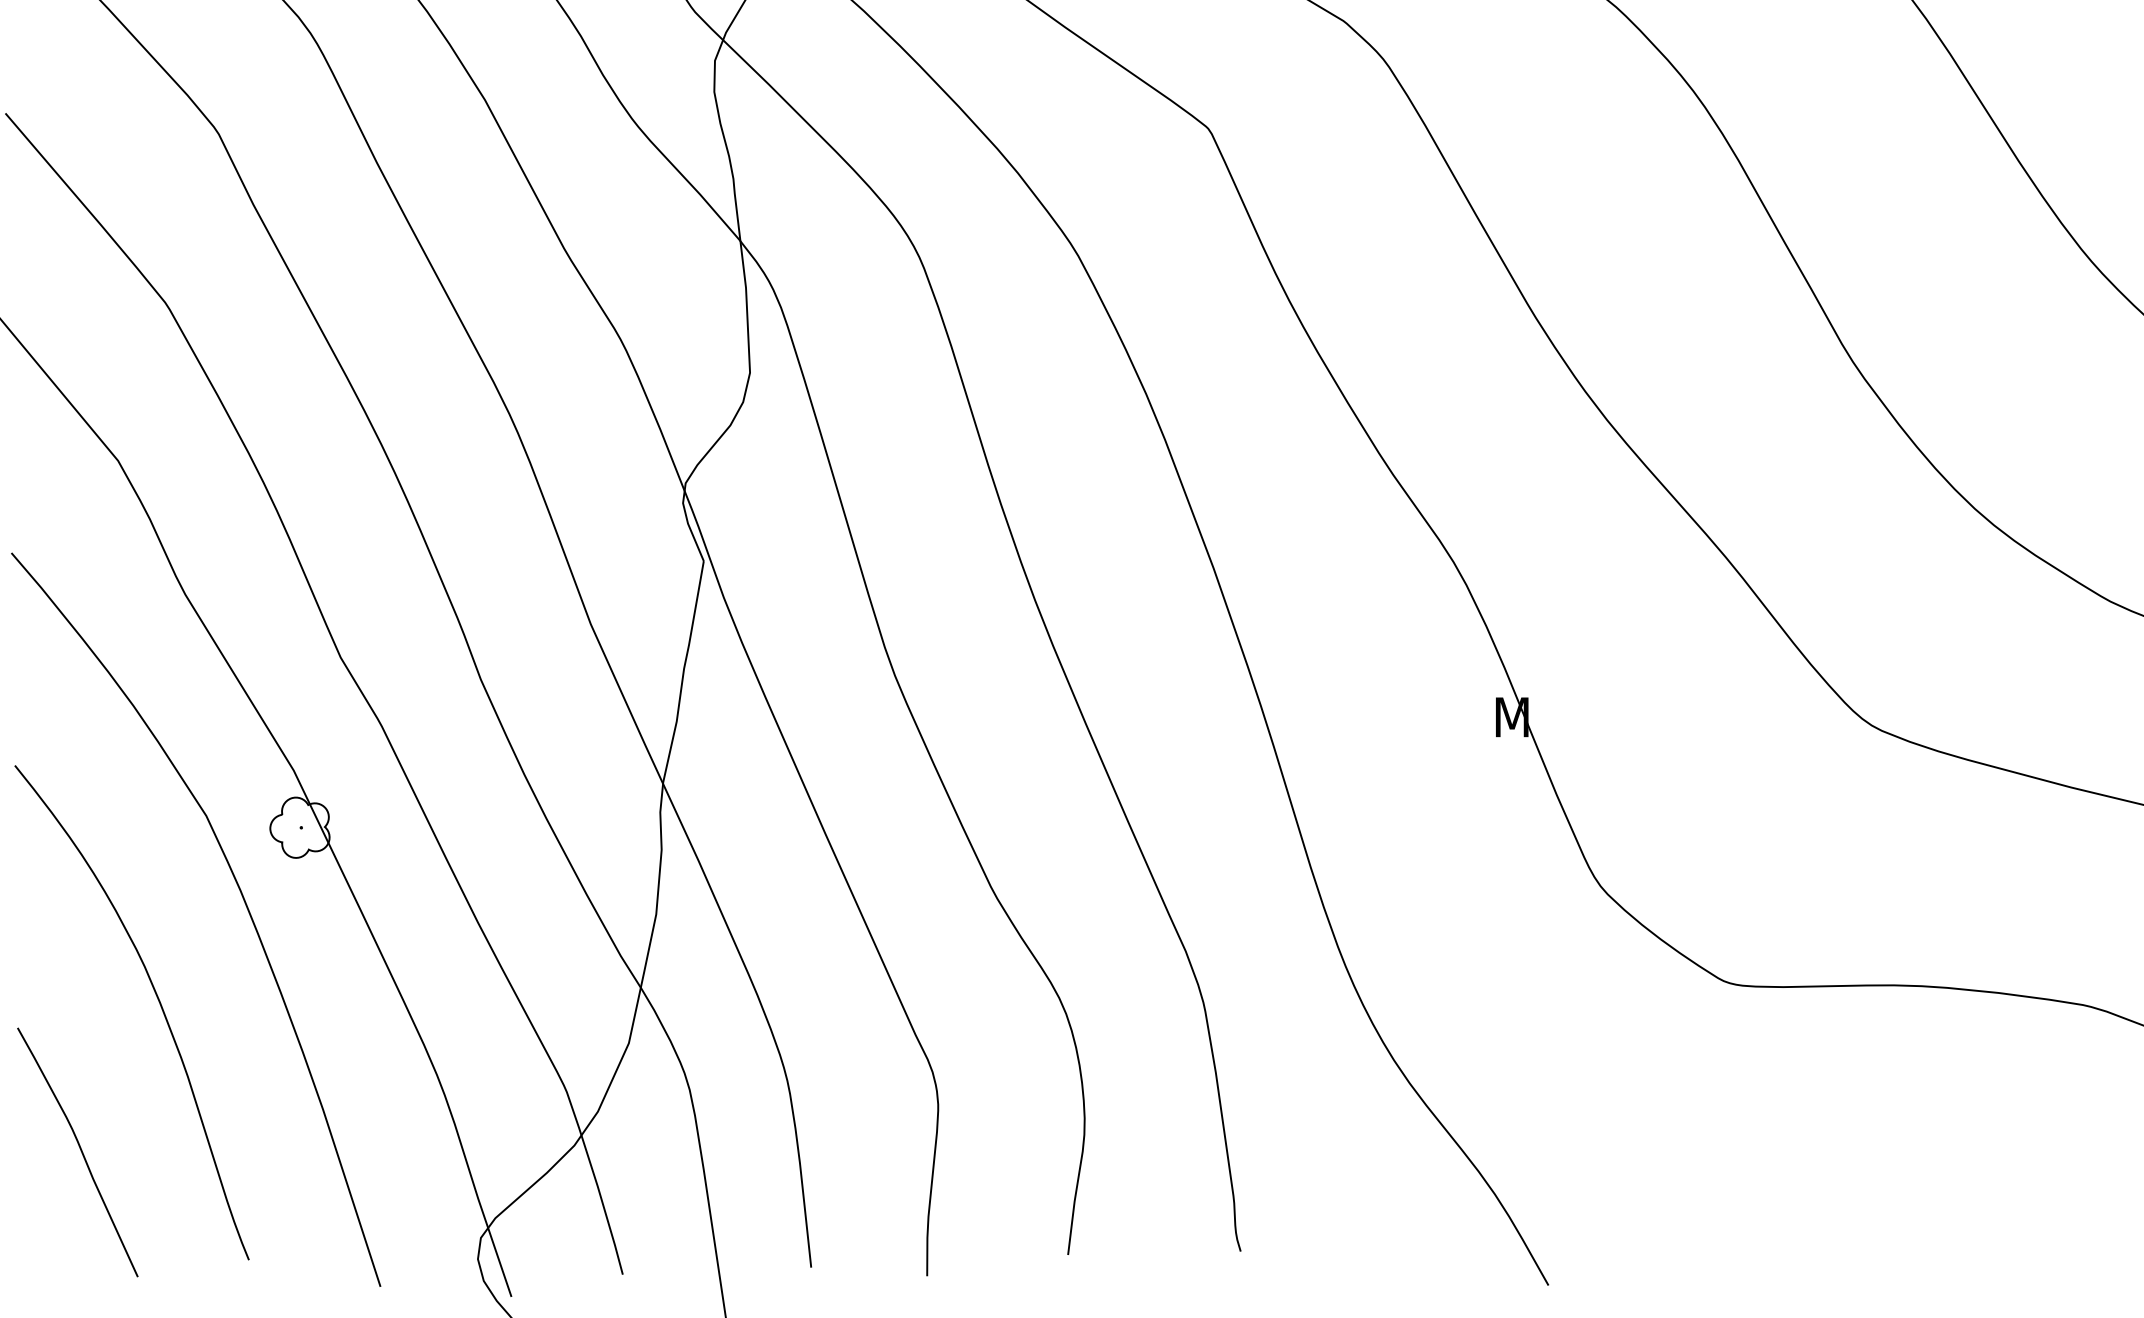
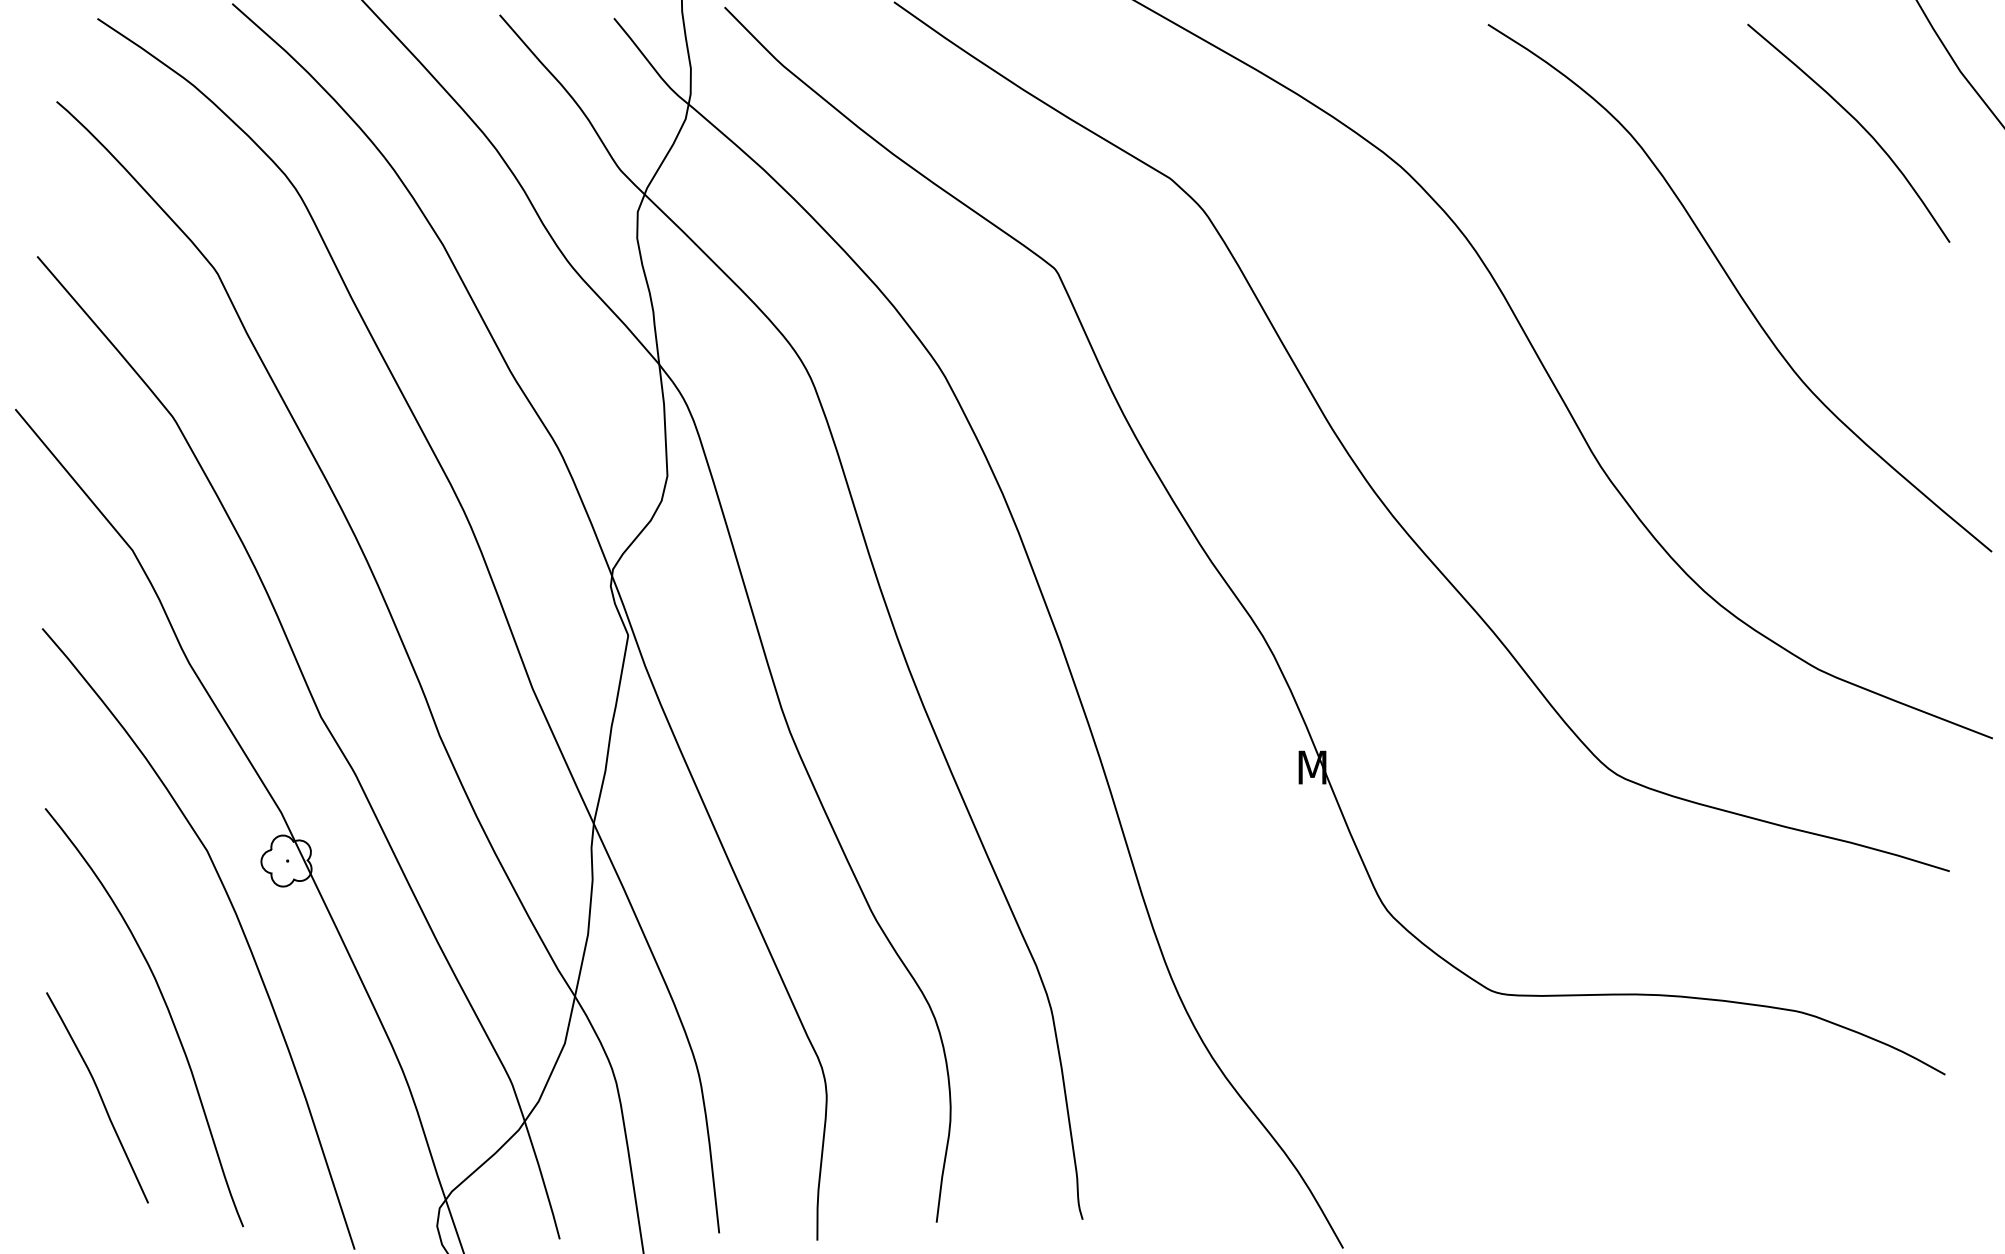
curve: (80, 1150) -> (99, 1096), moved

